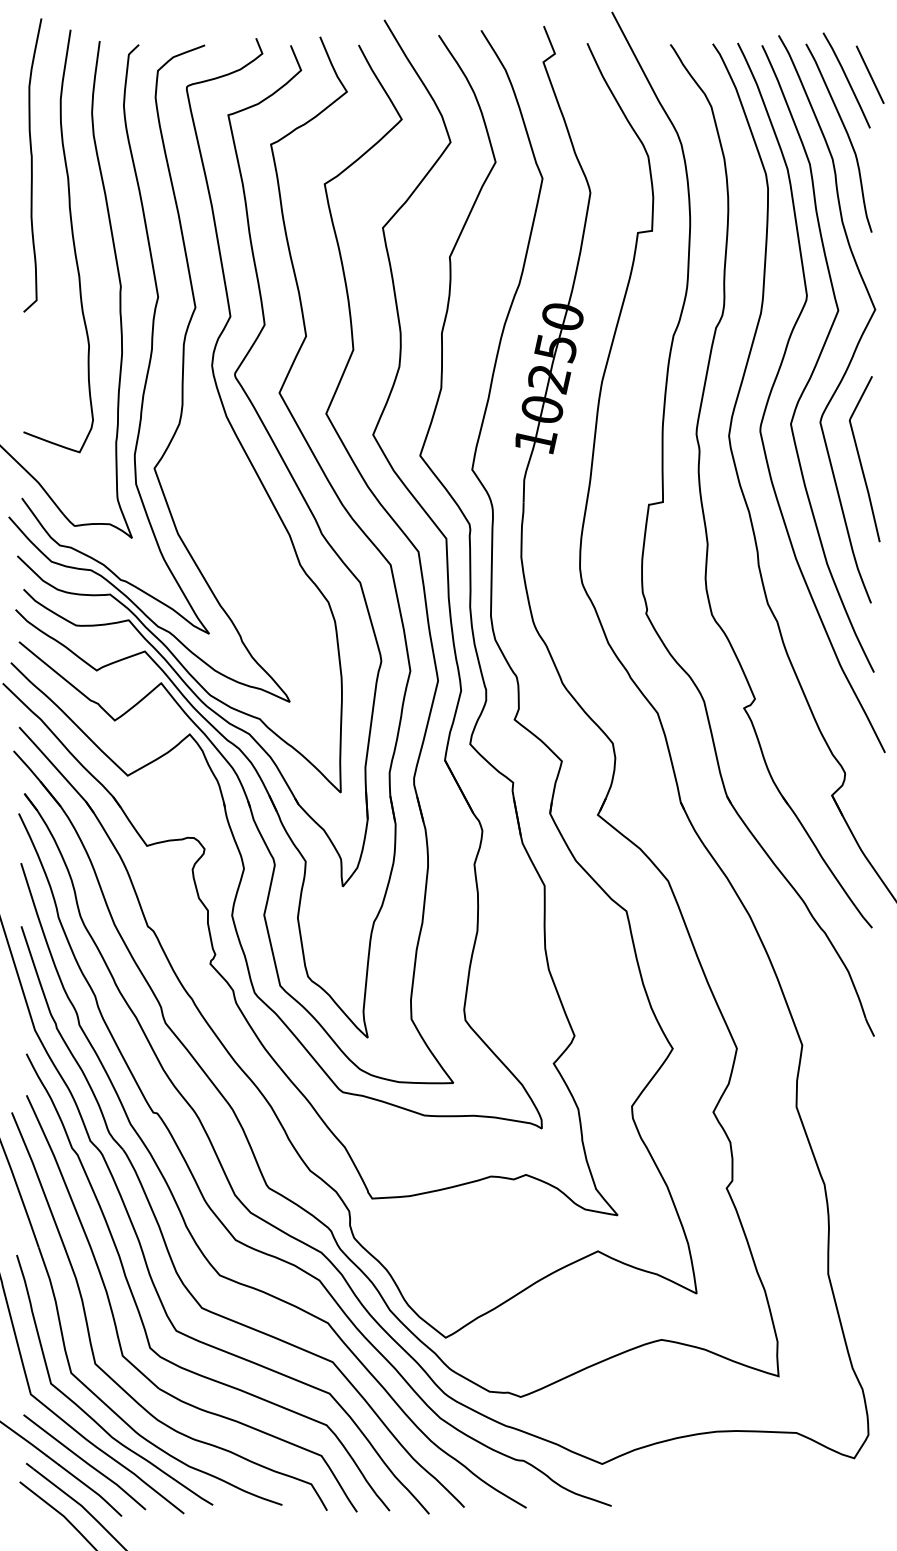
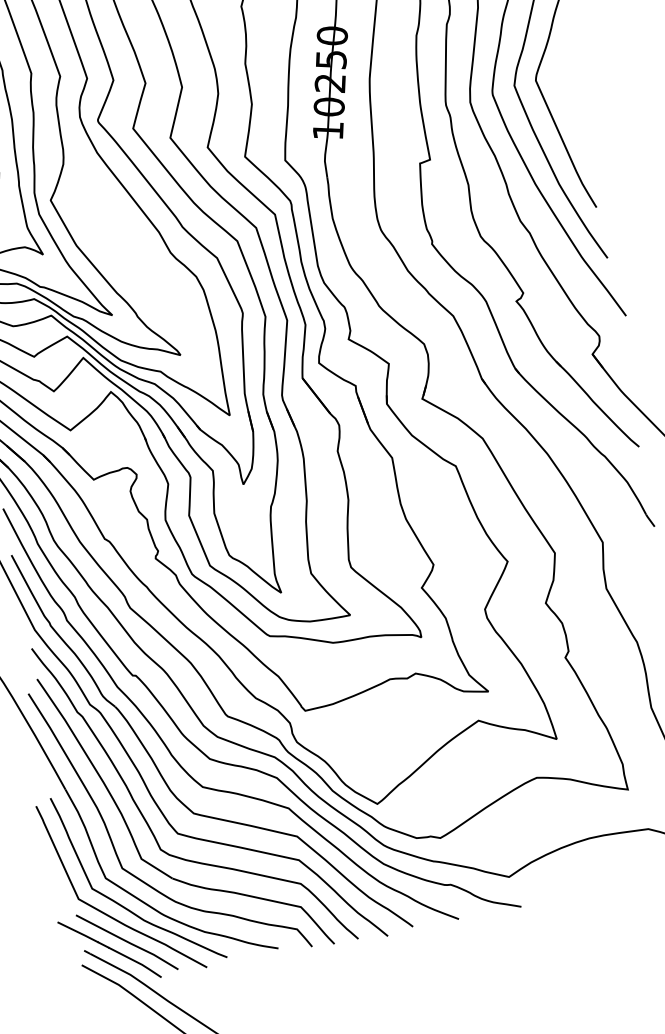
curve: (861, 461) -> (571, 104), removed

